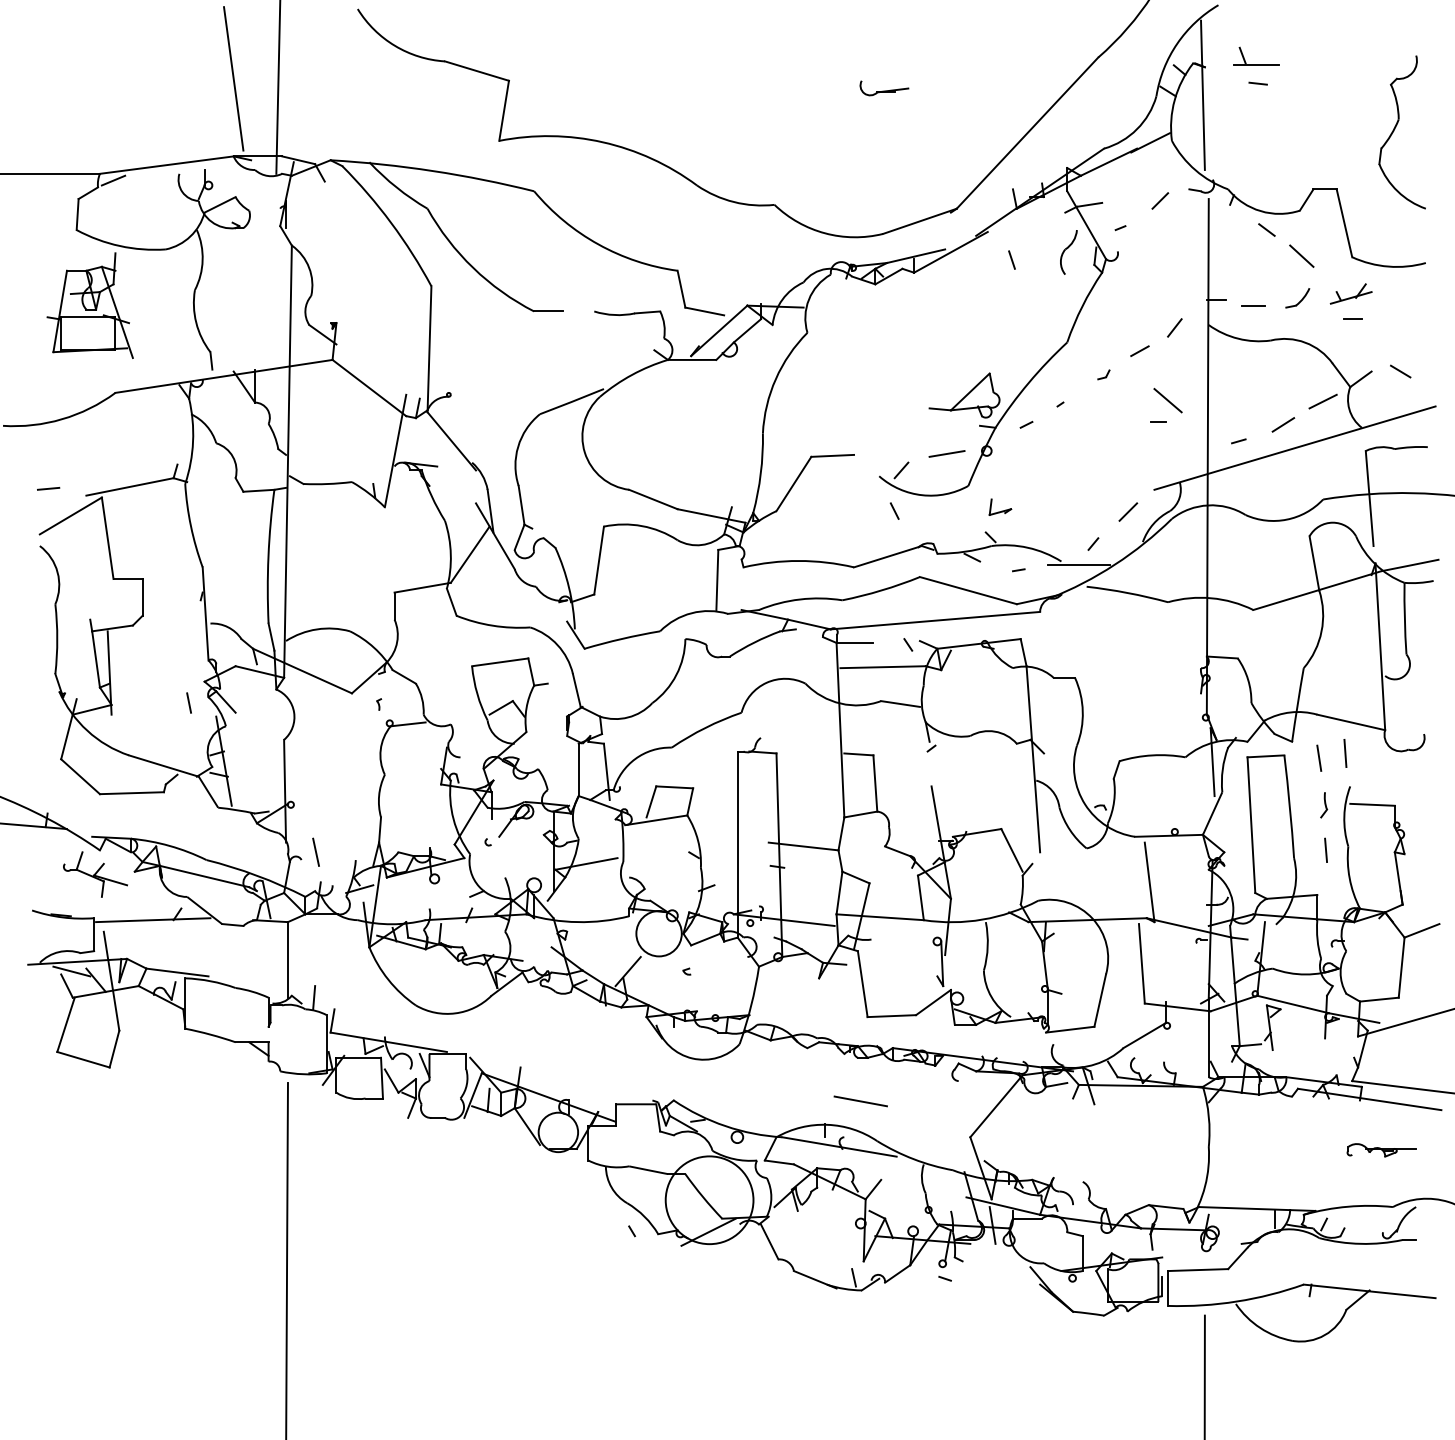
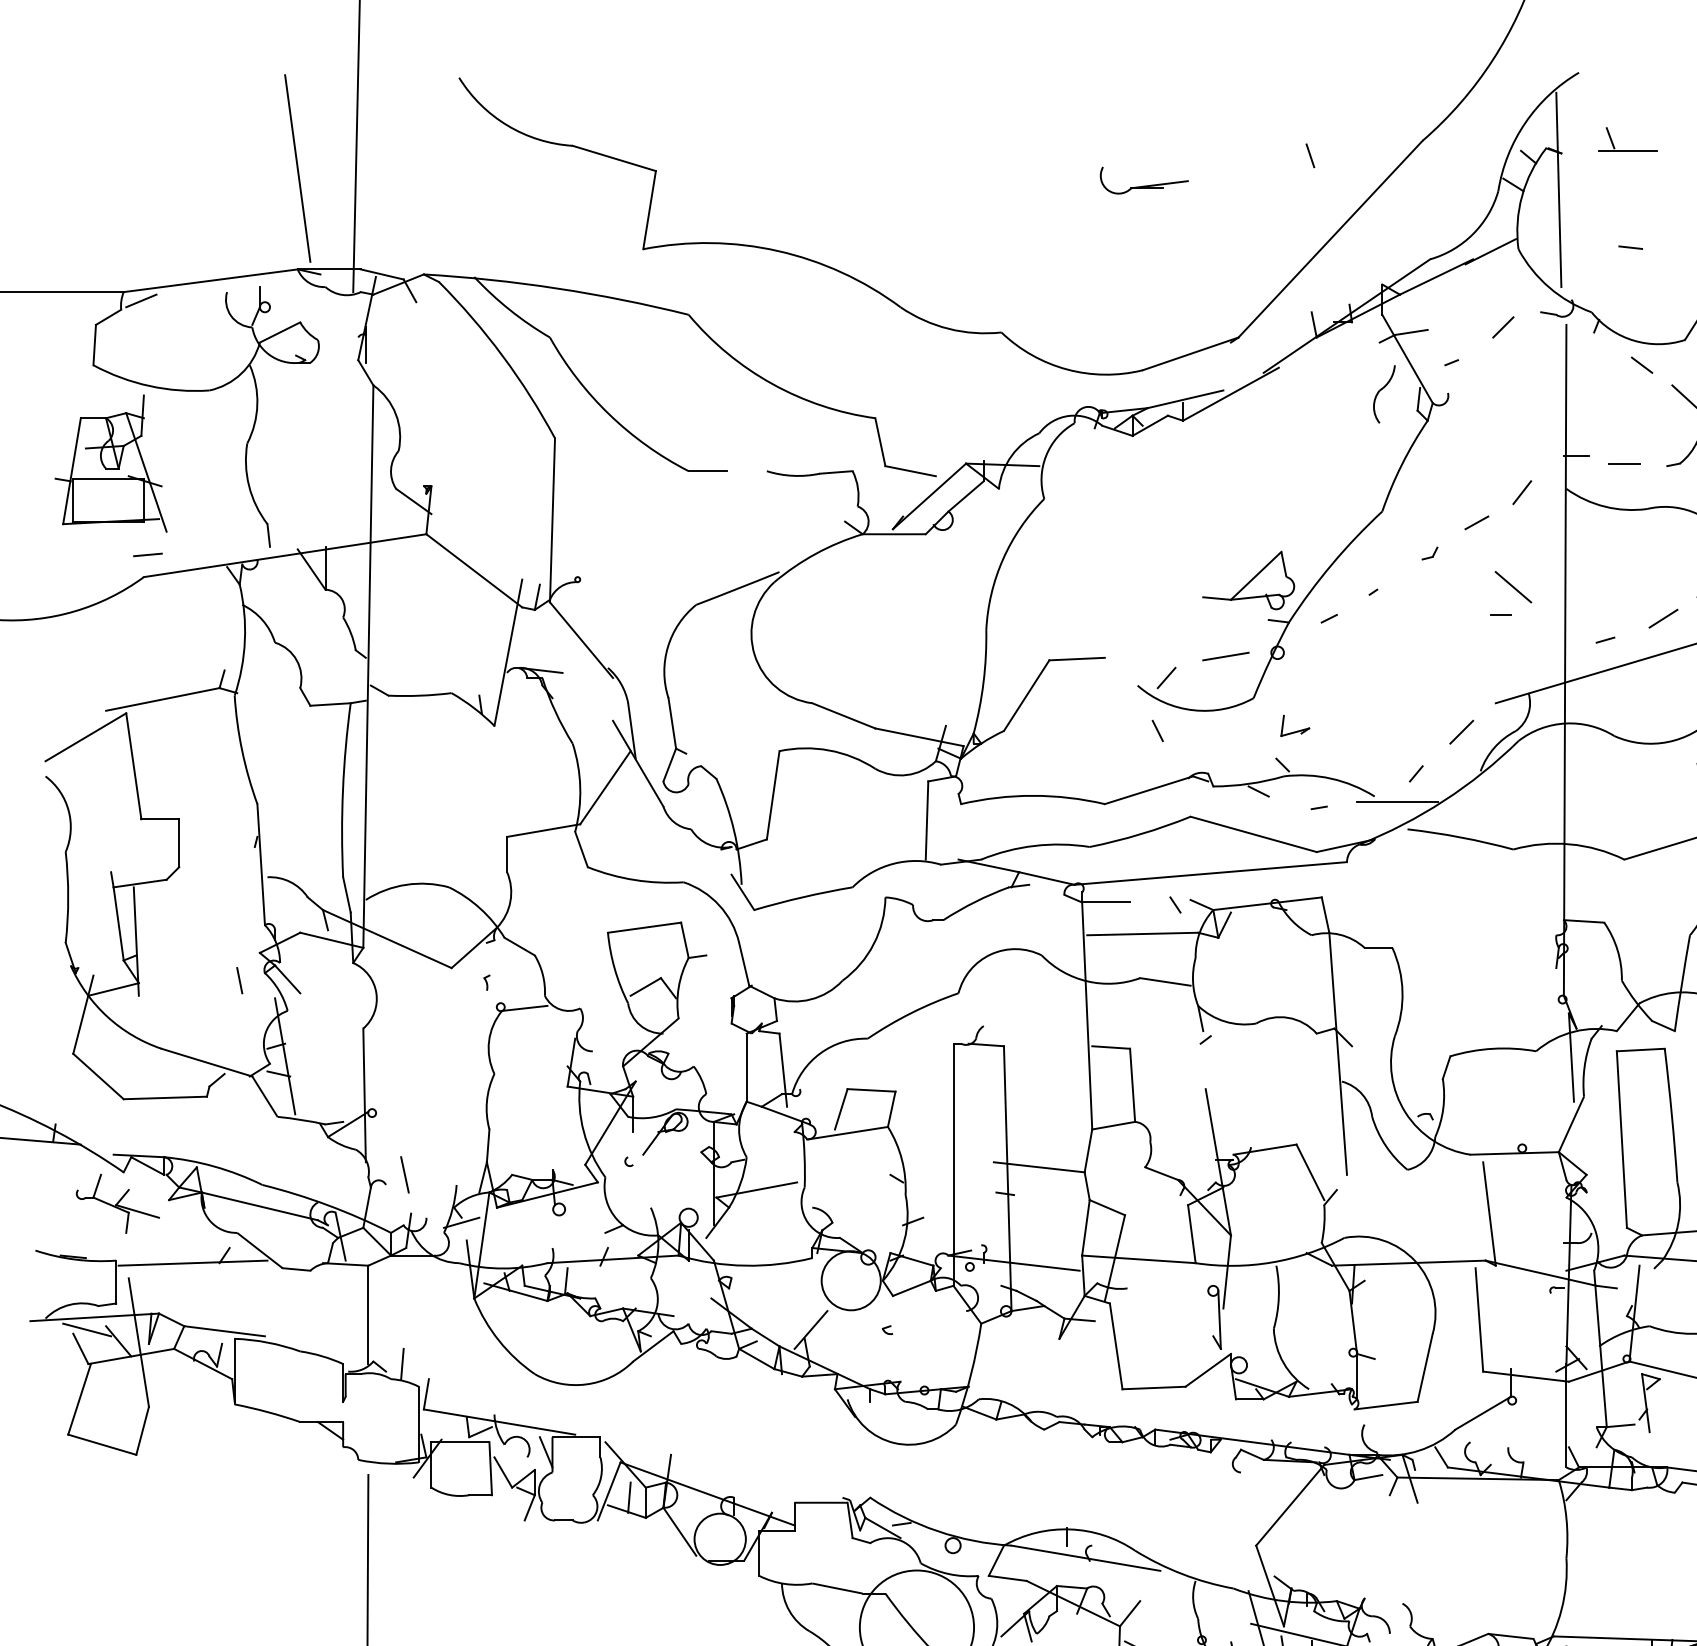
line: (1257, 83) -> (1629, 247), moved
part: (884, 88) -> (1144, 181), size x1.4
line: (1011, 259) -> (1309, 155), moved
line: (48, 488) -> (147, 554), moved
line: (860, 1101) -> (1113, 1499), removed

